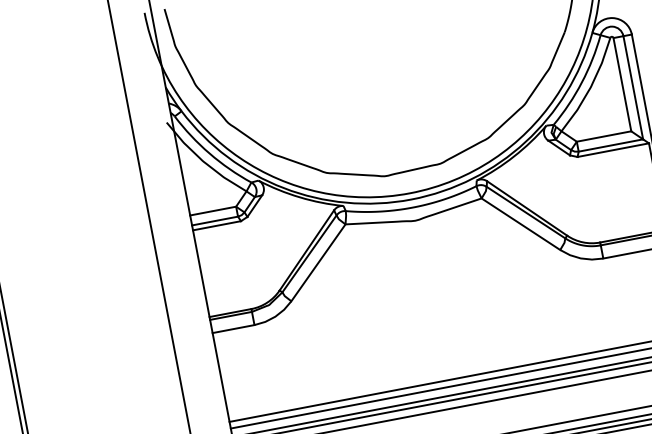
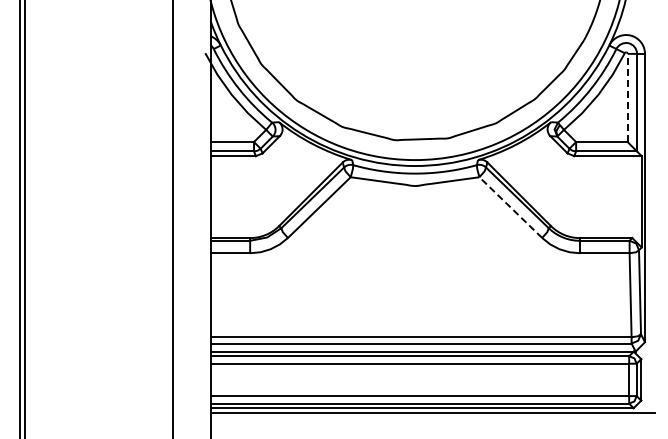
line: (622, 84) -> (627, 97), solid -> dashed
line: (520, 224) -> (510, 207), solid -> dashed

